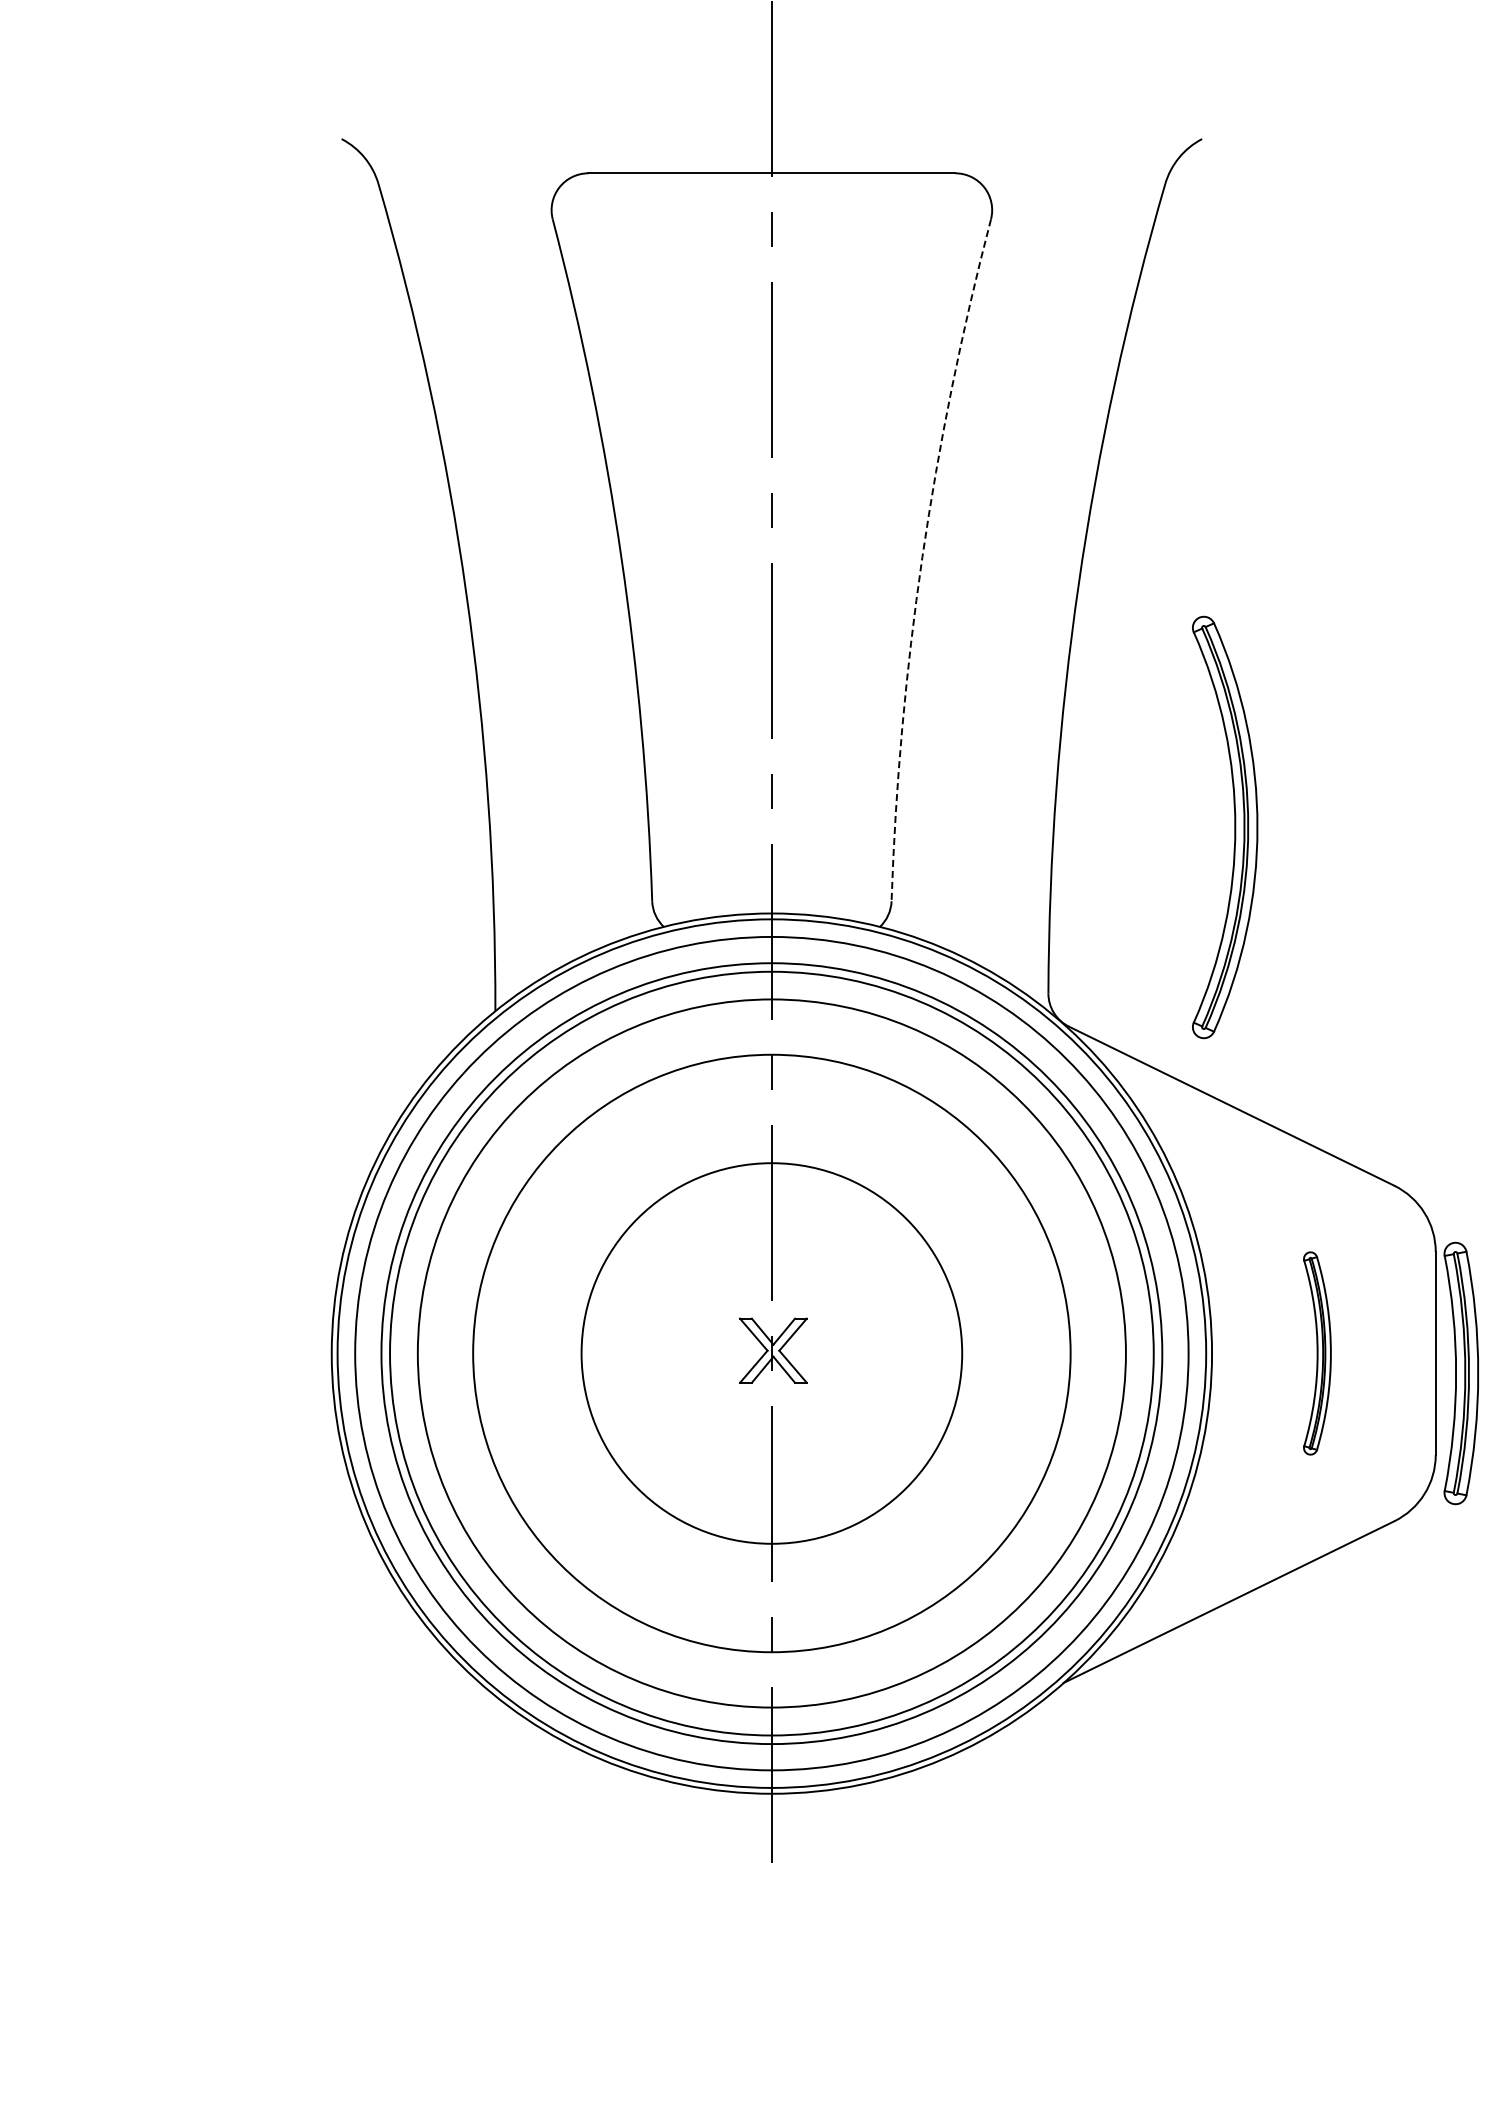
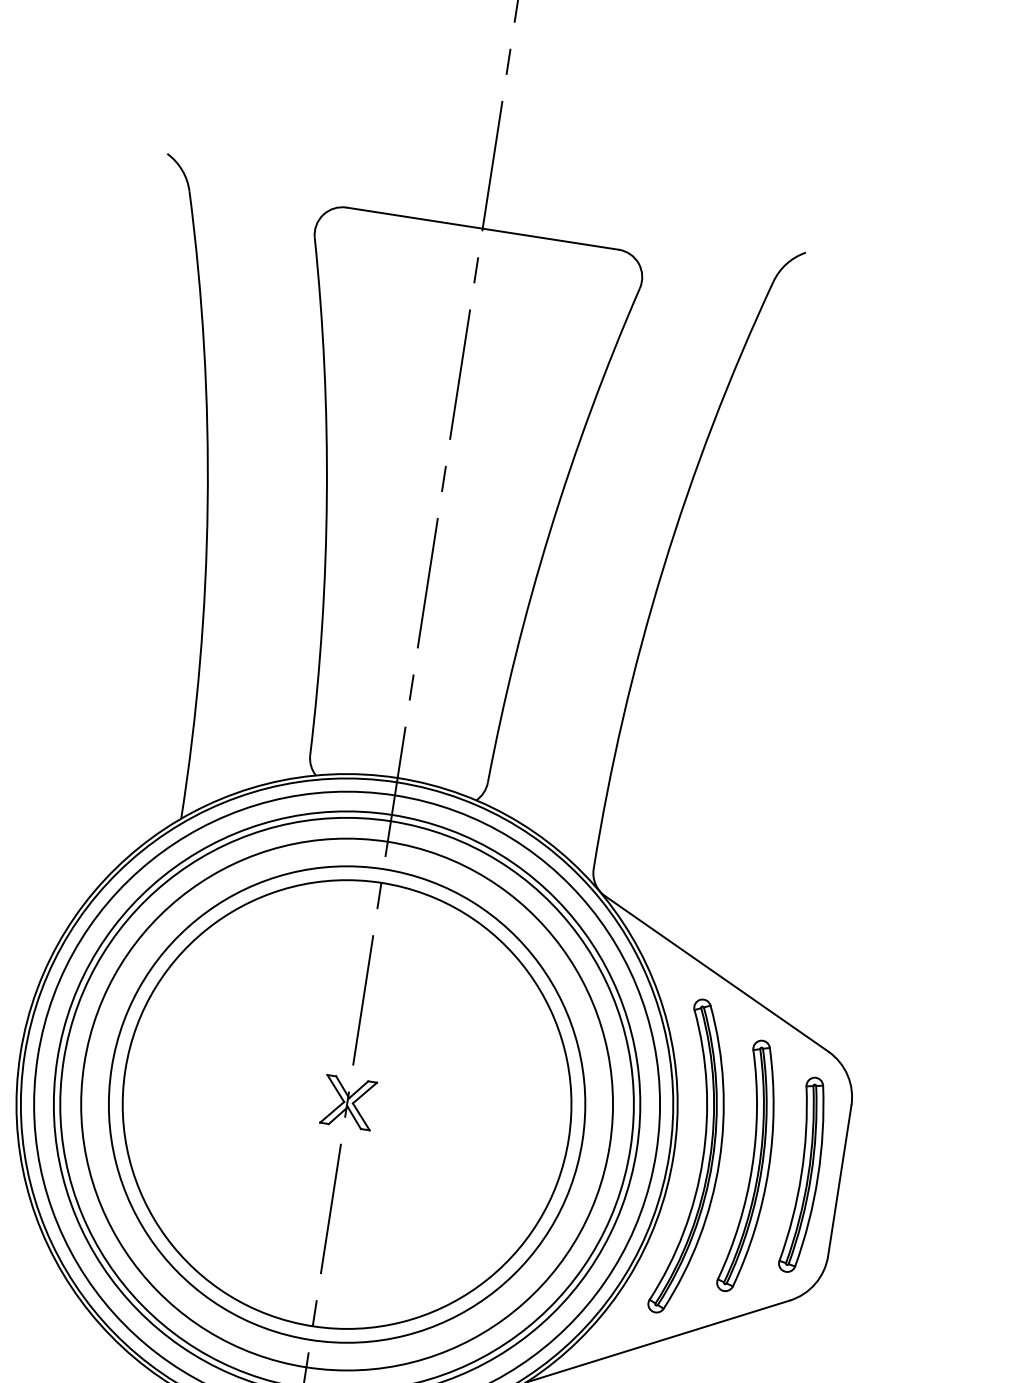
arc: (922, 557) -> (550, 531), dashed -> solid
part: (1234, 827) -> (702, 1159), moved
circle: (771, 1353) -> (346, 1104), size x1.67
part: (1317, 1353) -> (752, 1167), size x1.67
part: (1460, 1373) -> (804, 1175), moved

